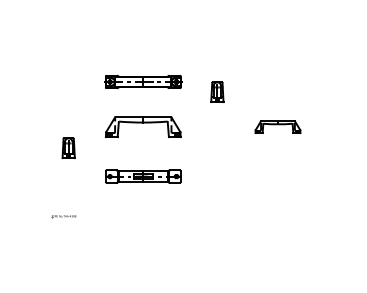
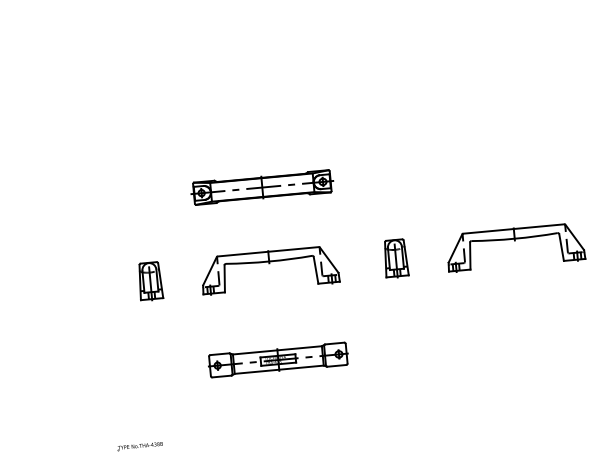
part: (217, 91) -> (396, 256), moved
part: (277, 126) -> (514, 245), size x1.67
part: (68, 147) -> (149, 279), moved

